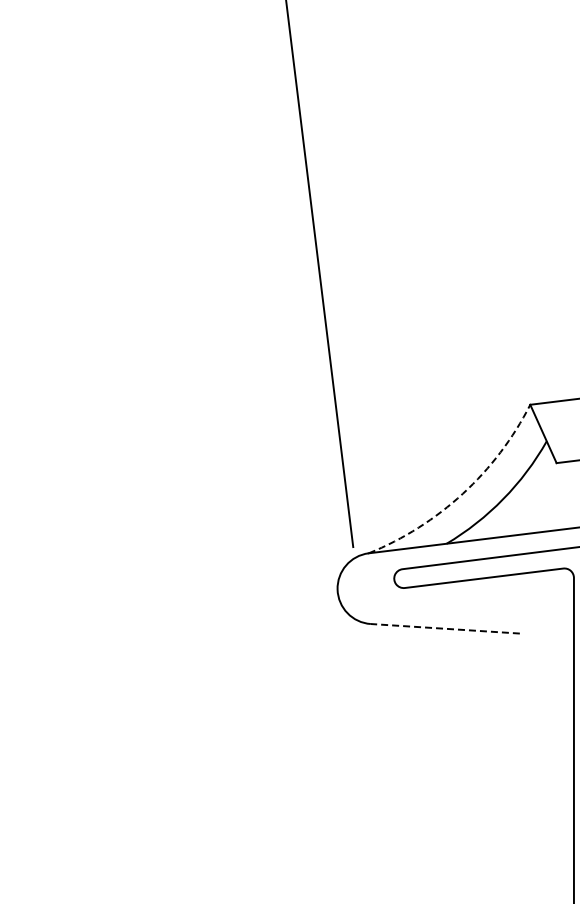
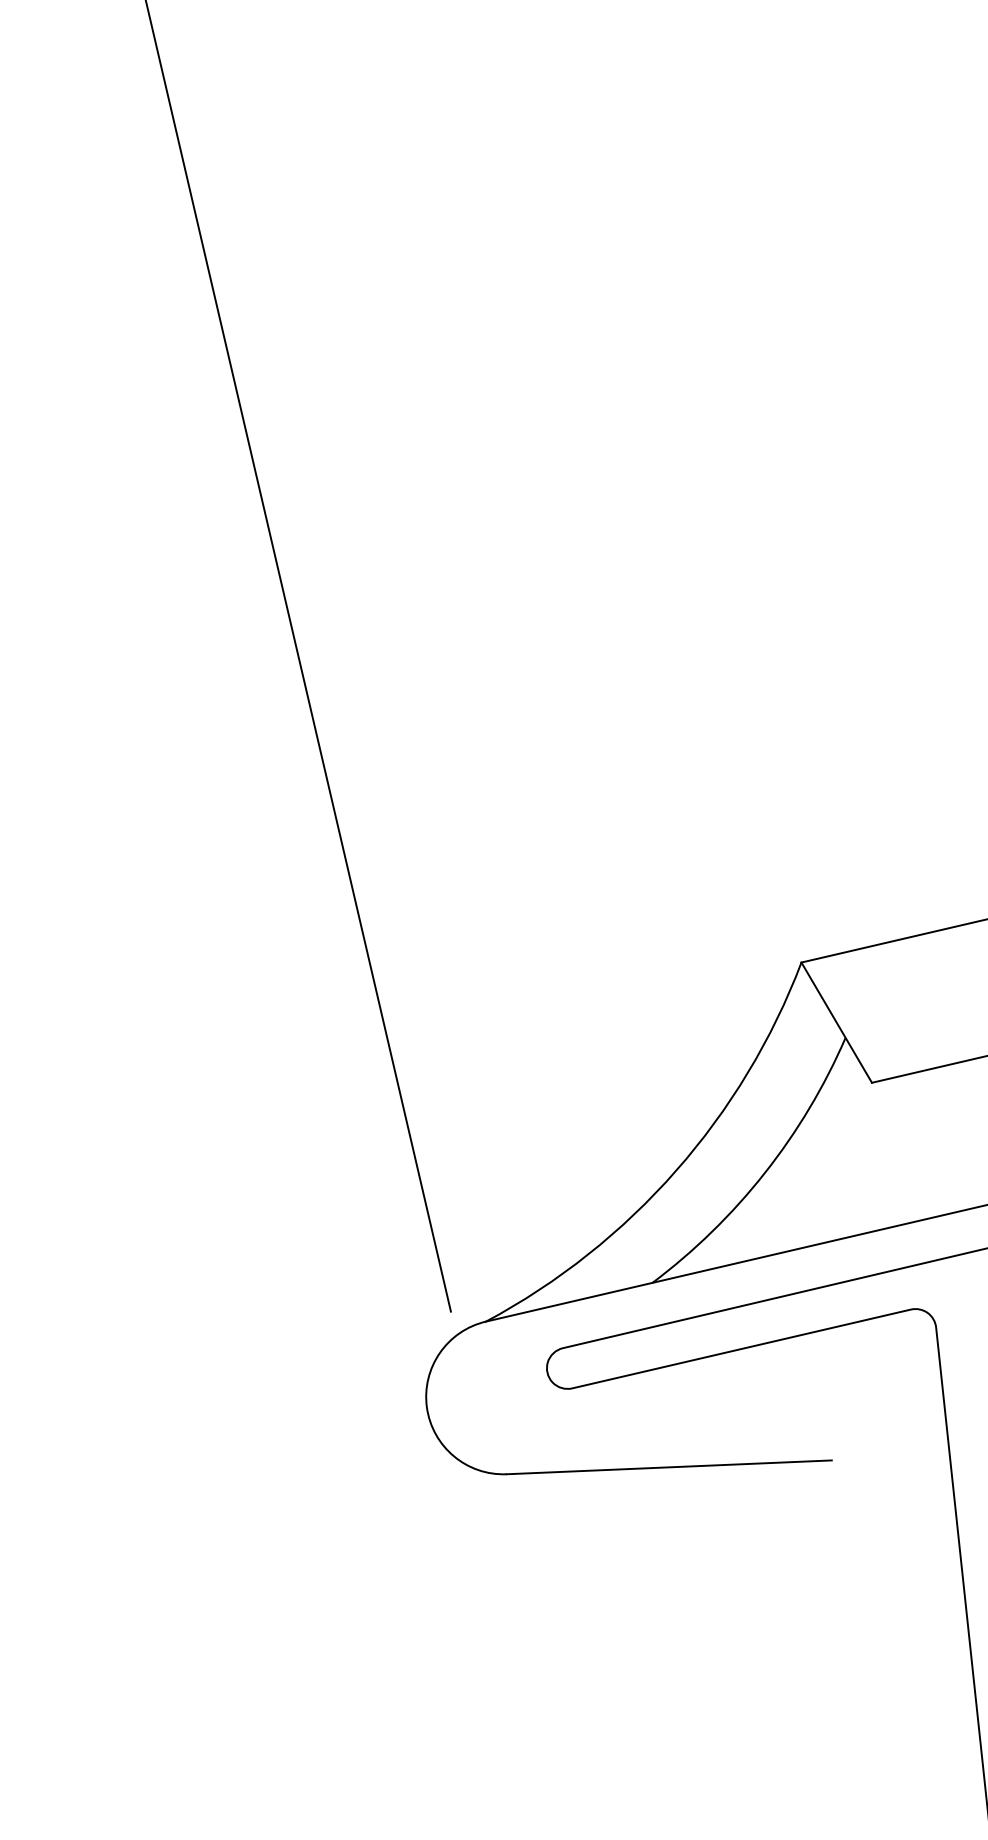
arc: (462, 493) -> (675, 1170), dashed -> solid
line: (445, 628) -> (669, 1466), dashed -> solid

